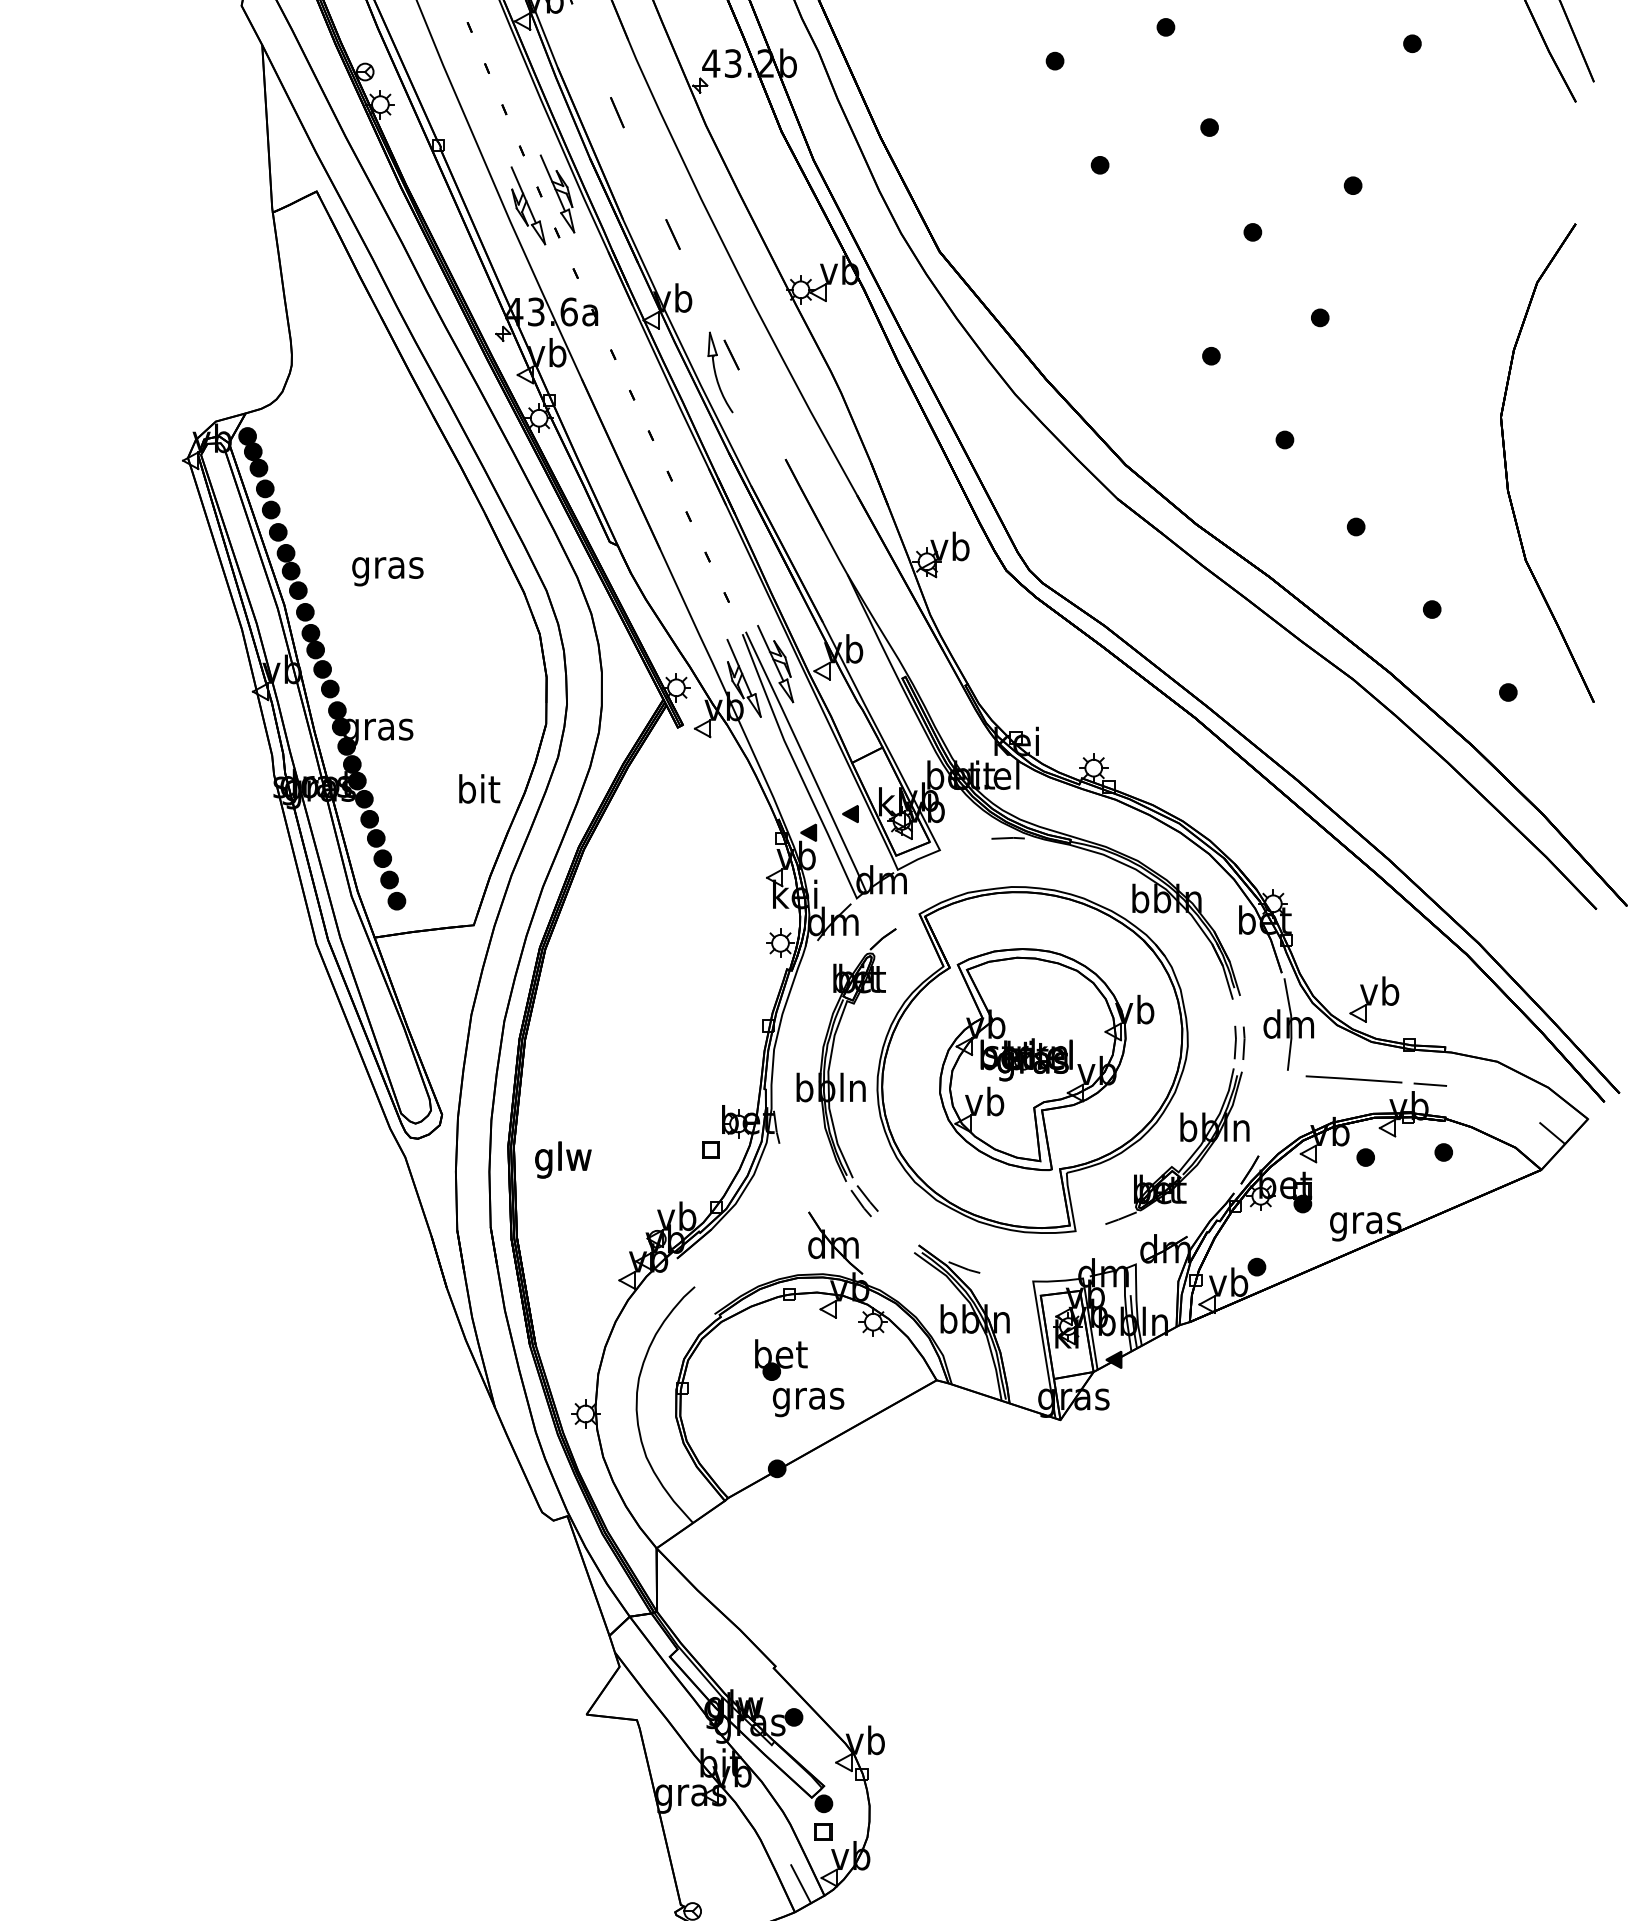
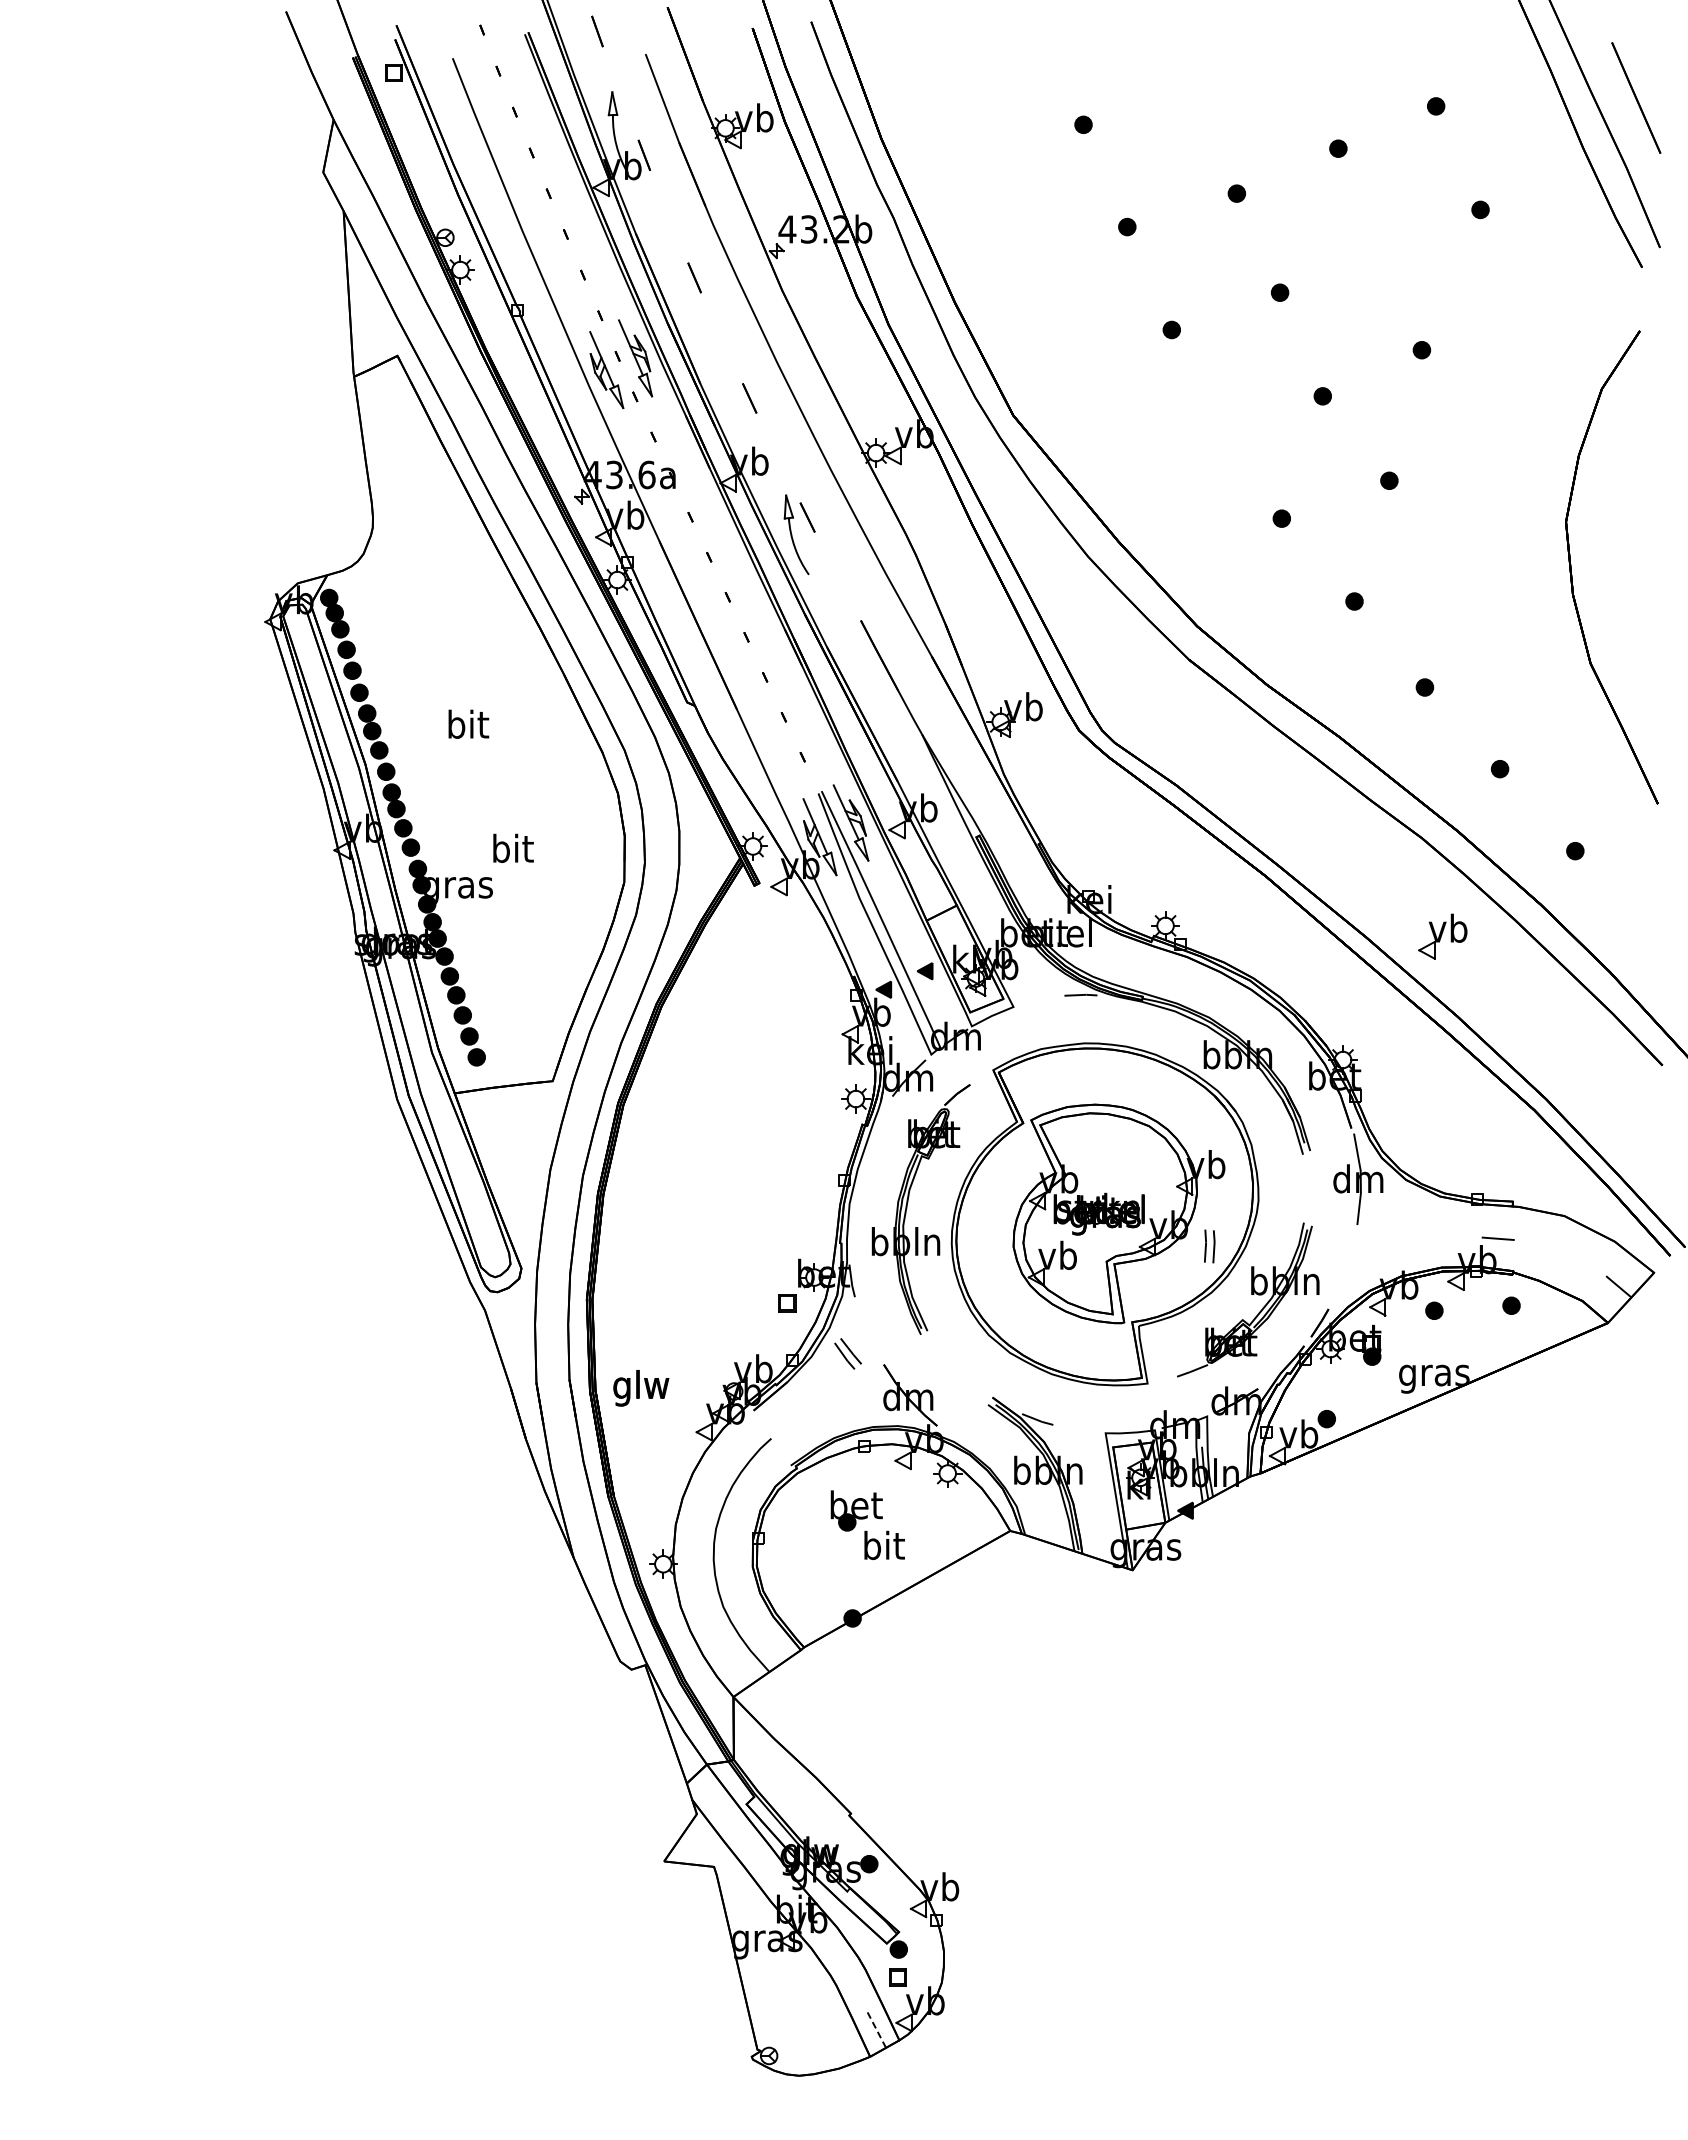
part: (1507, 470) -> (1572, 574), moved
text: (387, 567) -> (467, 727), gras -> bit
text: (479, 787) -> (513, 847), moved
part: (1373, 999) -> (1442, 936), moved
part: (1239, 1042) -> (1209, 1246), moved
line: (1353, 1079) -> (1422, 1233), removed
text: (563, 1160) -> (641, 1388), moved
part: (864, 1200) -> (847, 1353), moved
text: (808, 1398) -> (883, 1548), gras -> bit
line: (801, 1883) -> (876, 2028), solid -> dashed

